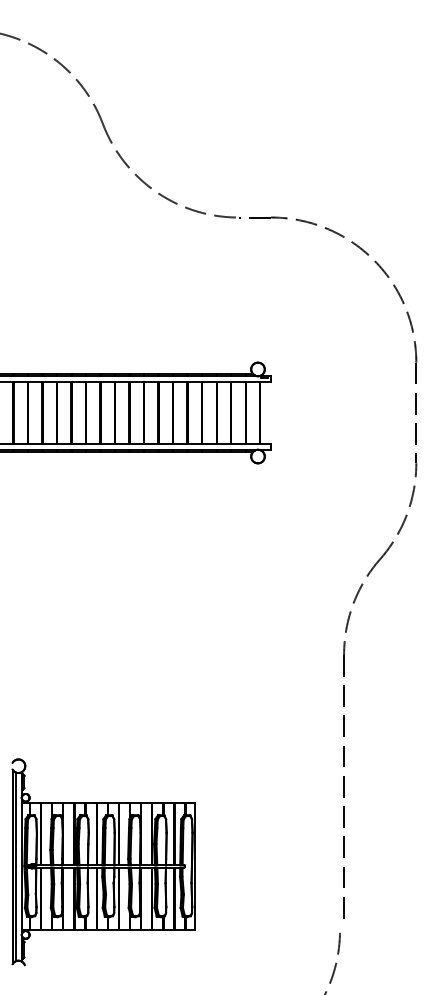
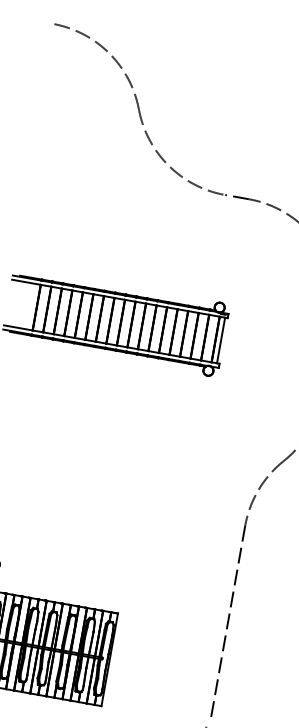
line: (267, 412) -> (221, 340), added

